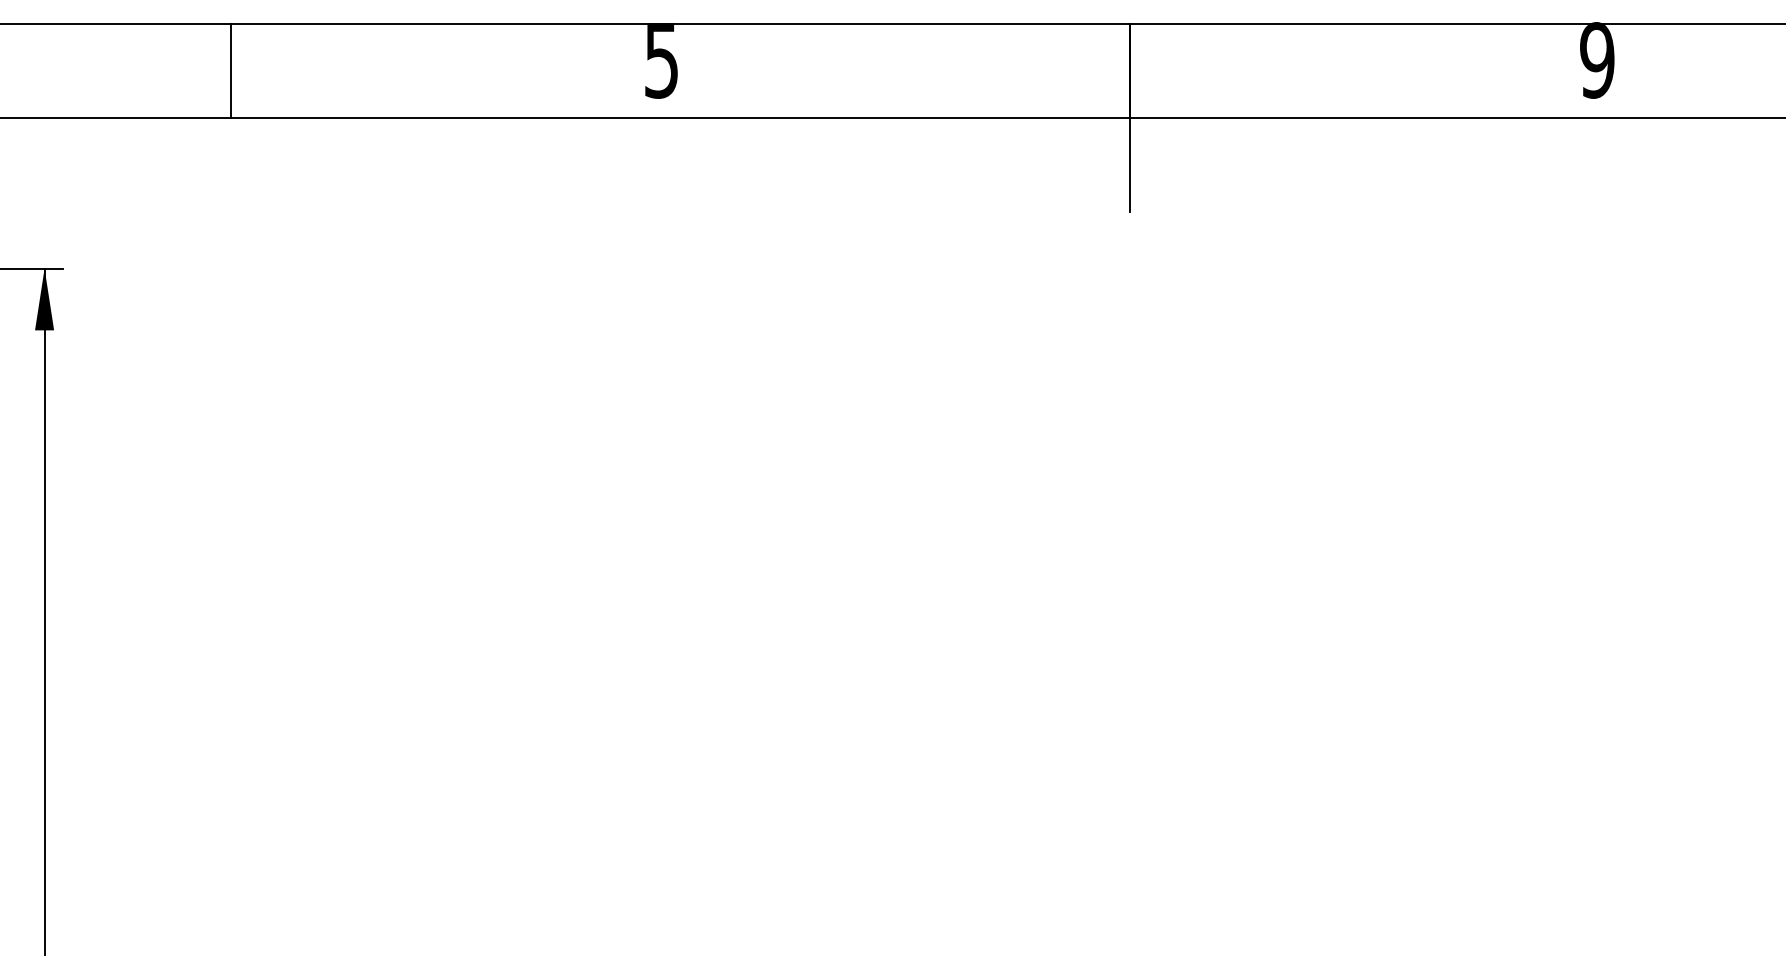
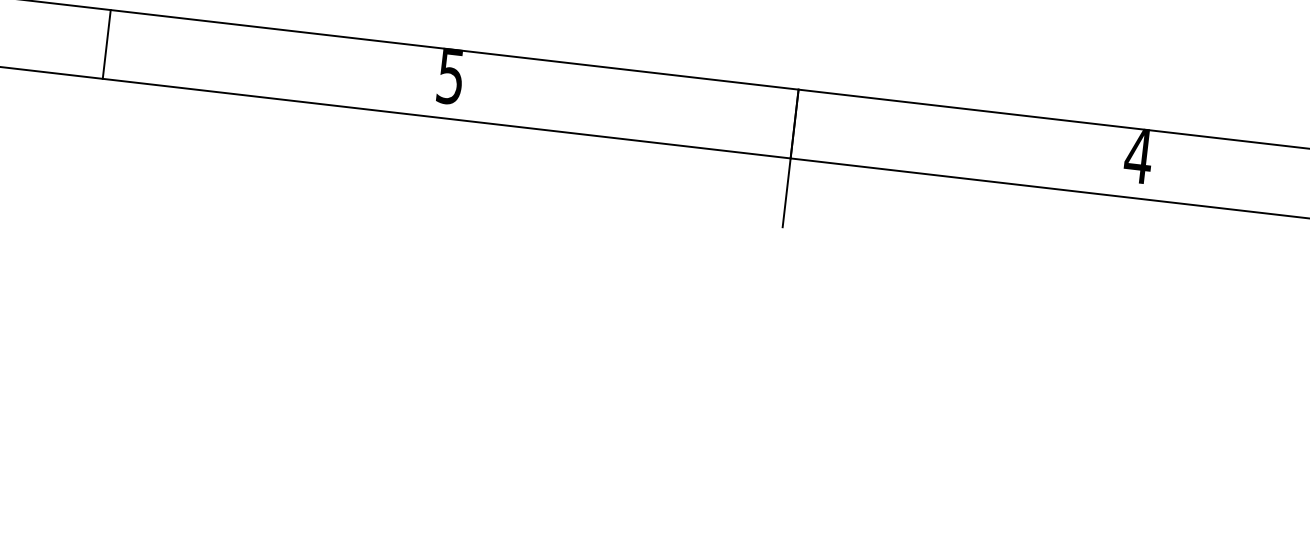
text: (1597, 60) -> (1138, 155), 9 -> 4
line: (230, 71) -> (106, 44), moved

